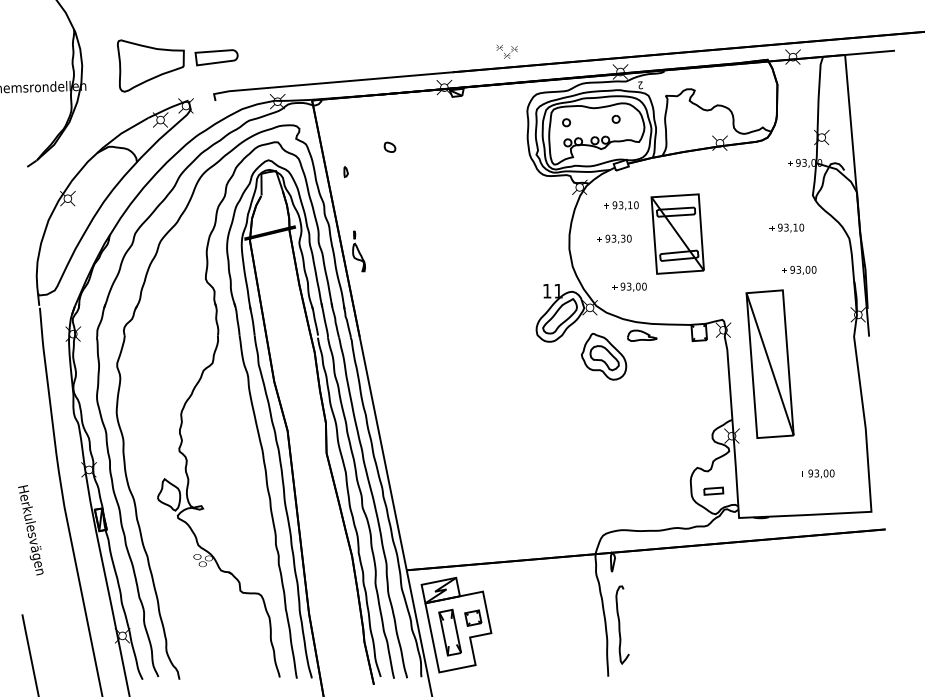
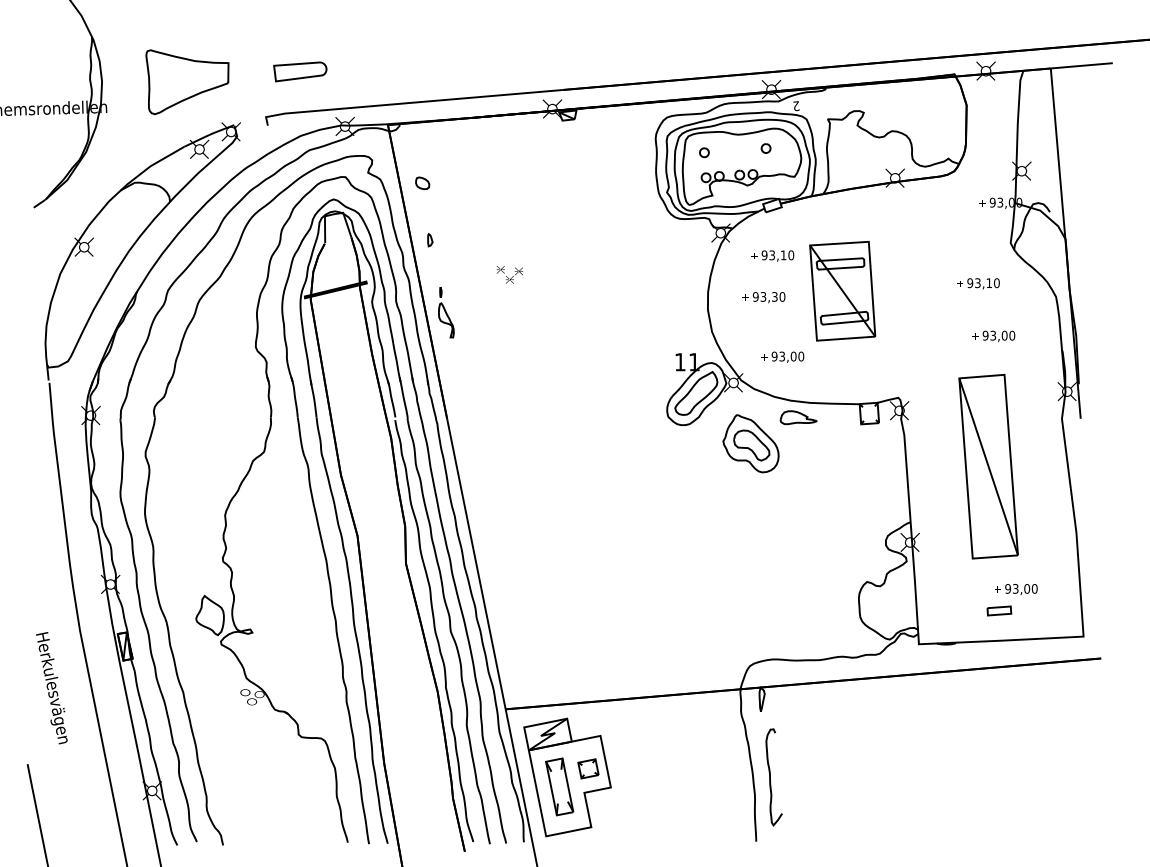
part: (506, 51) -> (509, 274), moved
part: (216, 57) -> (300, 71), moved
part: (389, 146) -> (422, 182), moved
part: (345, 172) -> (429, 240), moved
part: (769, 363) -> (987, 465), moved
part: (713, 490) -> (999, 610), moved
text: (30, 530) -> (51, 688), moved

